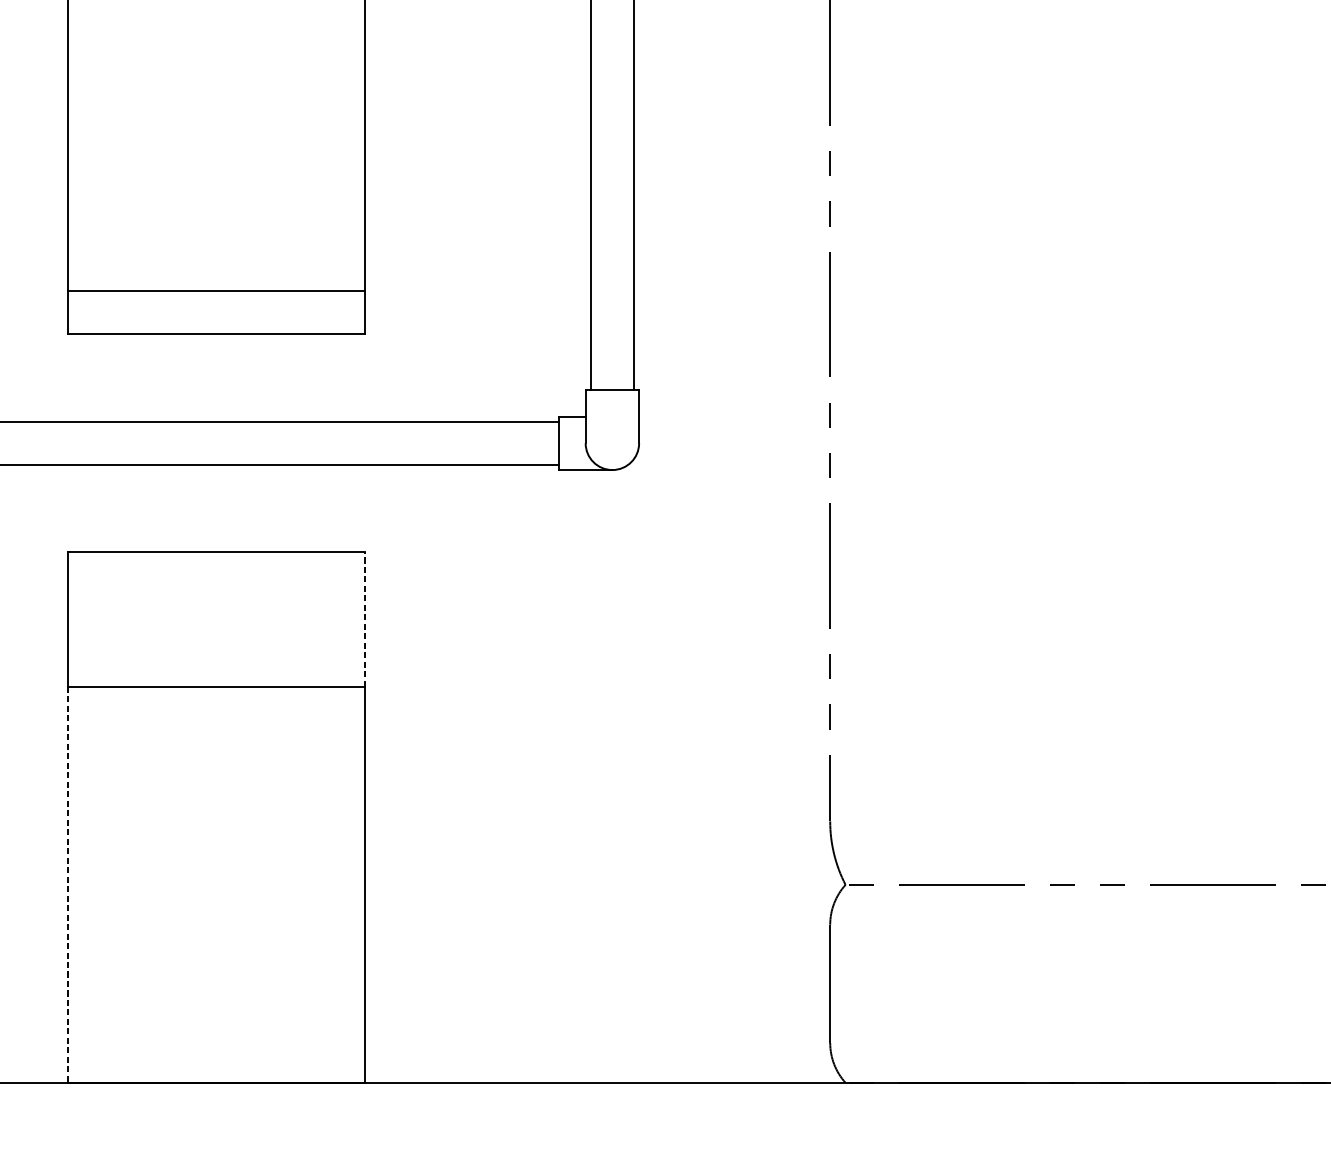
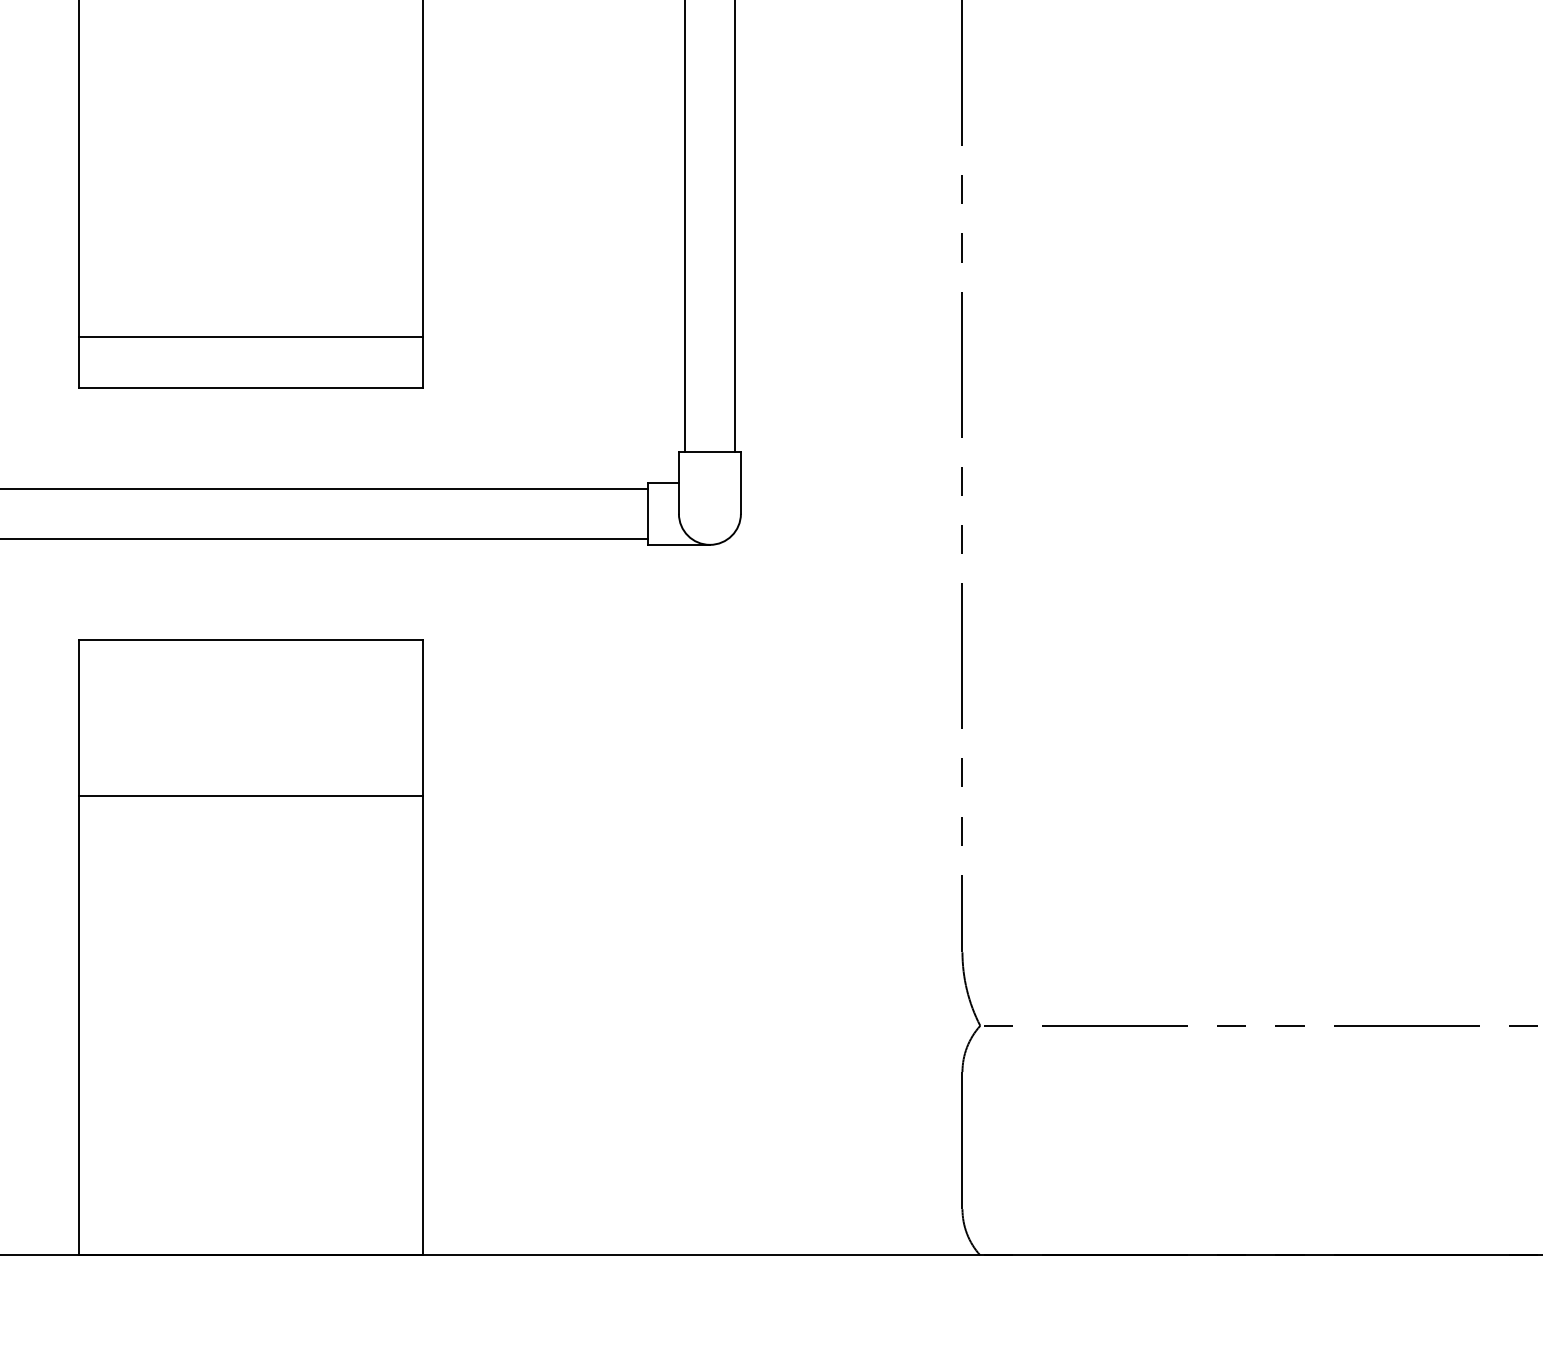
line: (364, 618) -> (422, 717), dashed -> solid
line: (67, 884) -> (78, 1025), dashed -> solid

